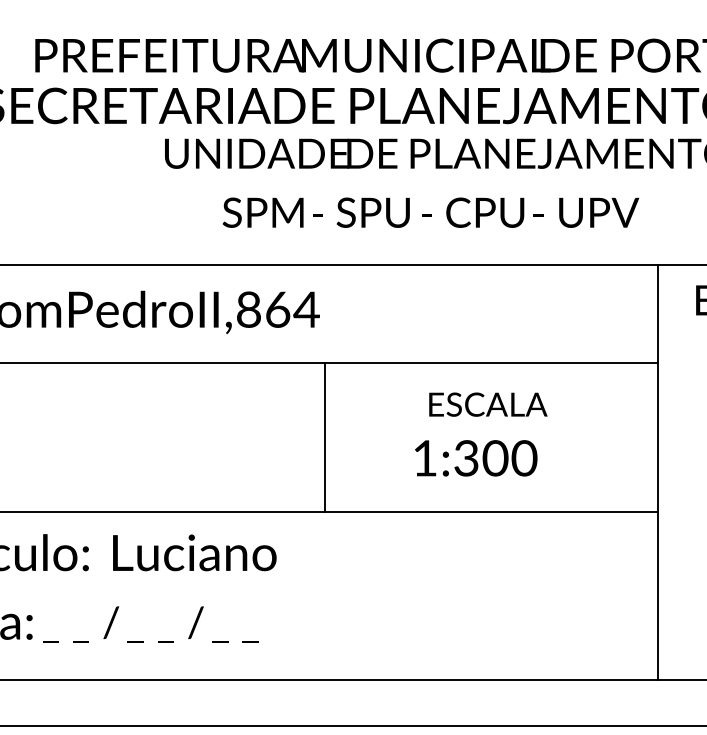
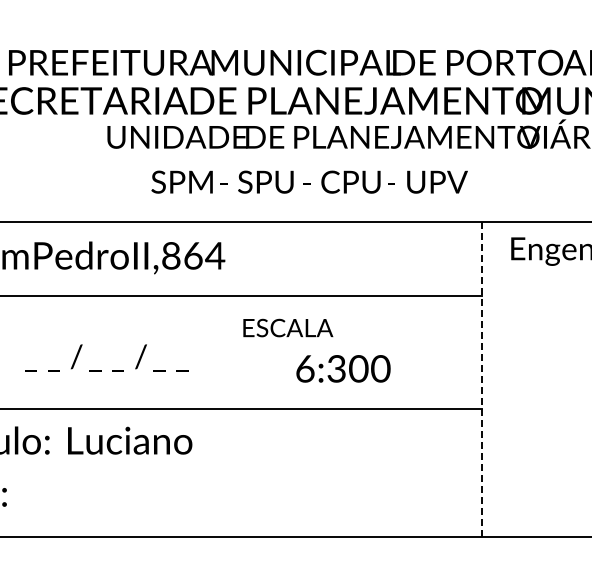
text: (488, 403) -> (288, 327), moved
line: (325, 436) -> (229, 352), removed
text: (425, 457) -> (305, 368), 1:300 -> 6:300
line: (658, 472) -> (482, 379), solid -> dashed
text: (150, 623) -> (106, 357), moved

